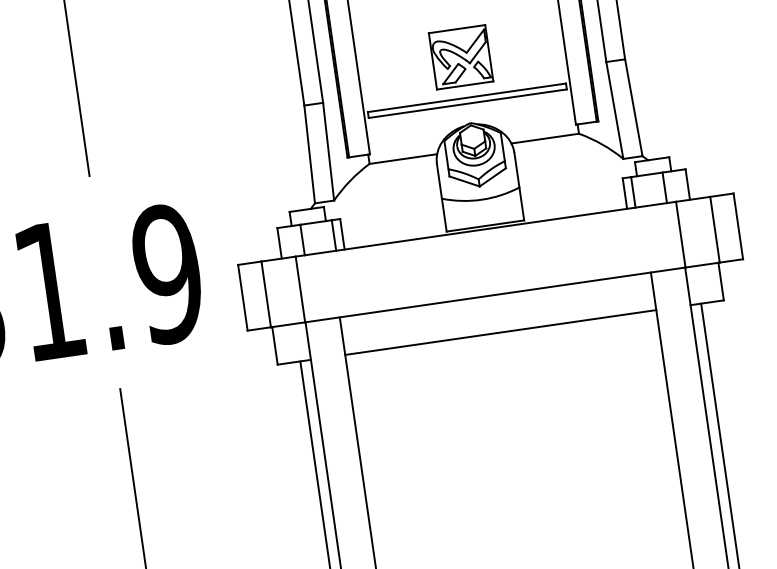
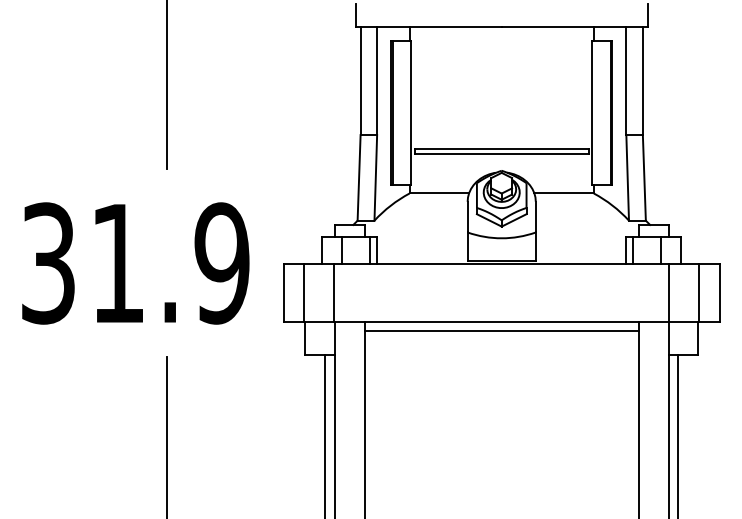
part: (460, 56) -> (501, 112), removed
line: (500, 332) -> (501, 331), moved

